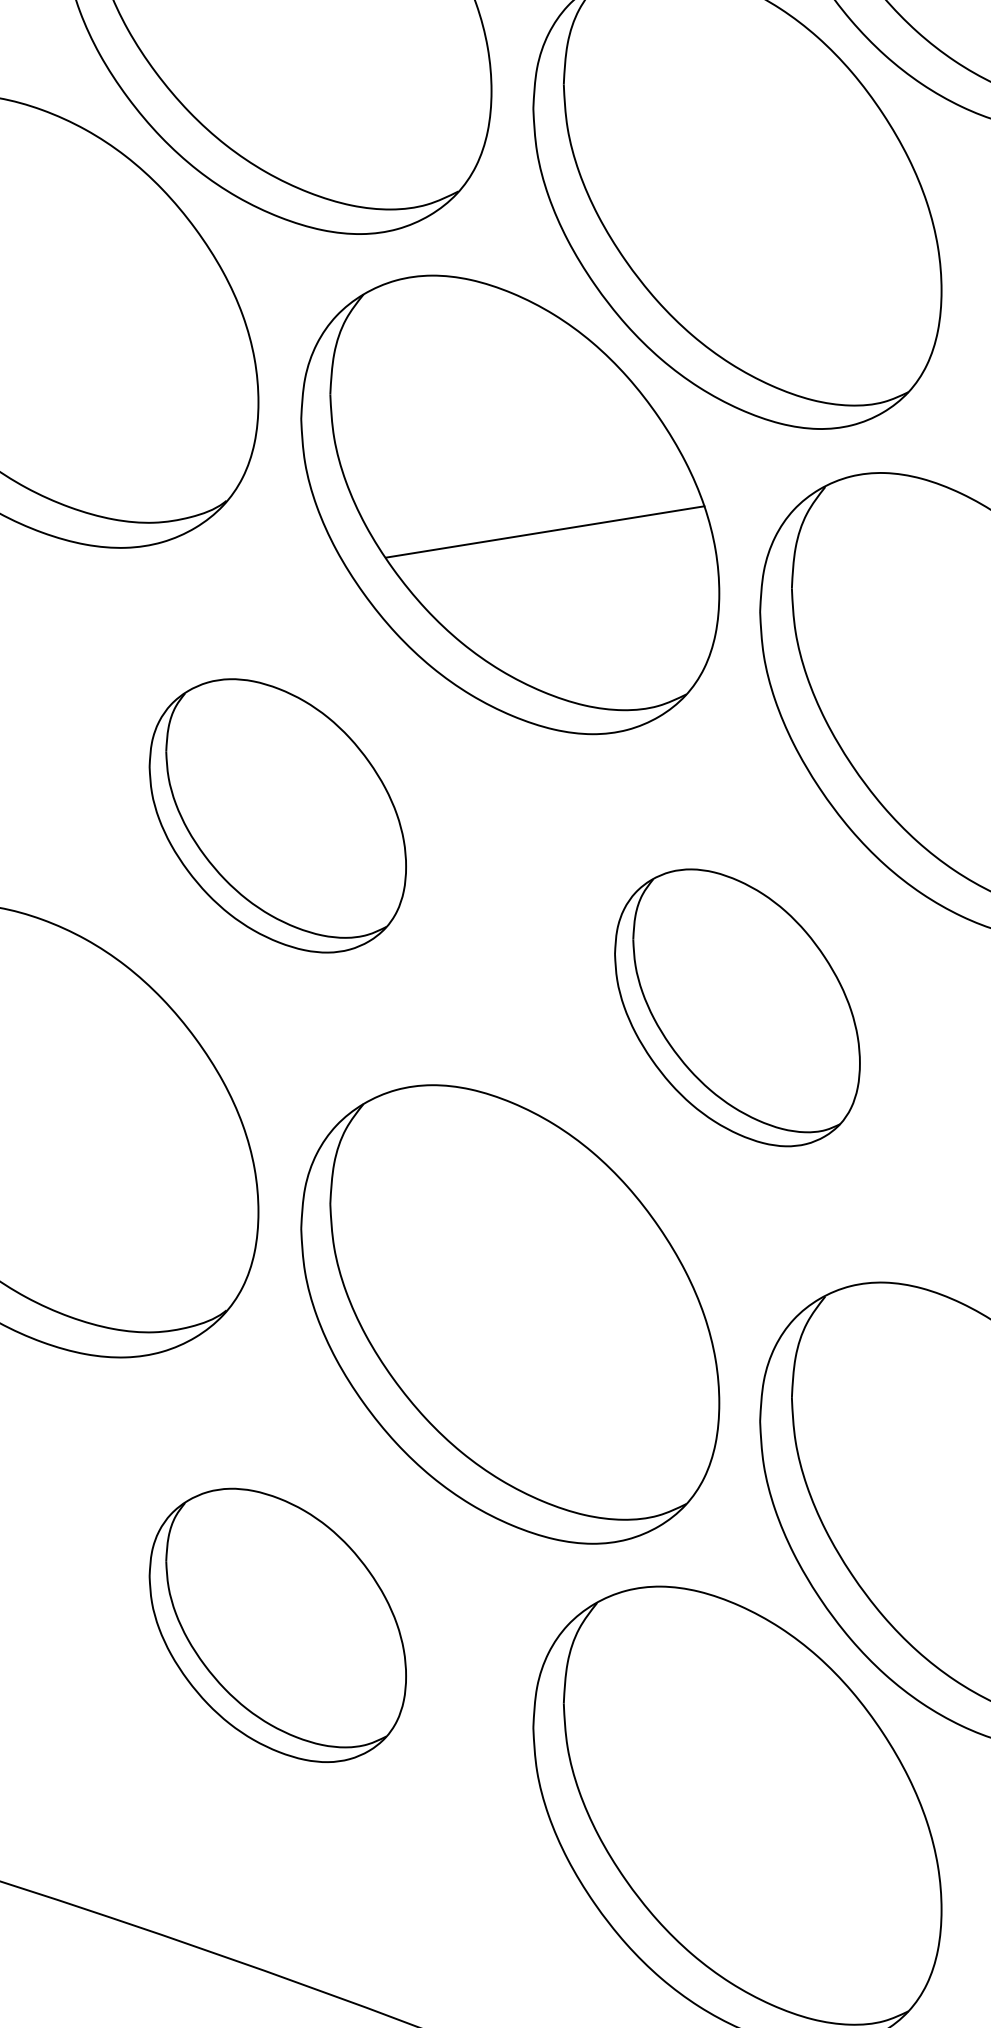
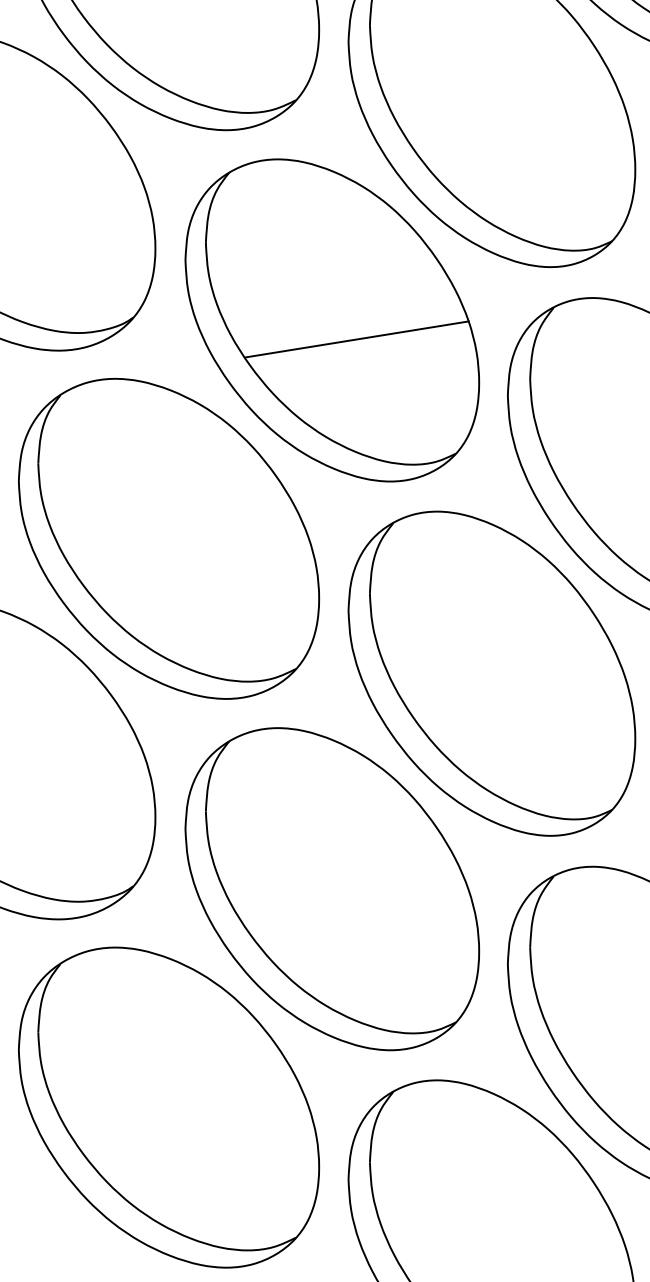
part: (277, 815) -> (168, 538), size x1.67
part: (737, 1007) -> (491, 673), size x1.67
part: (277, 1625) -> (168, 1107), size x1.67

